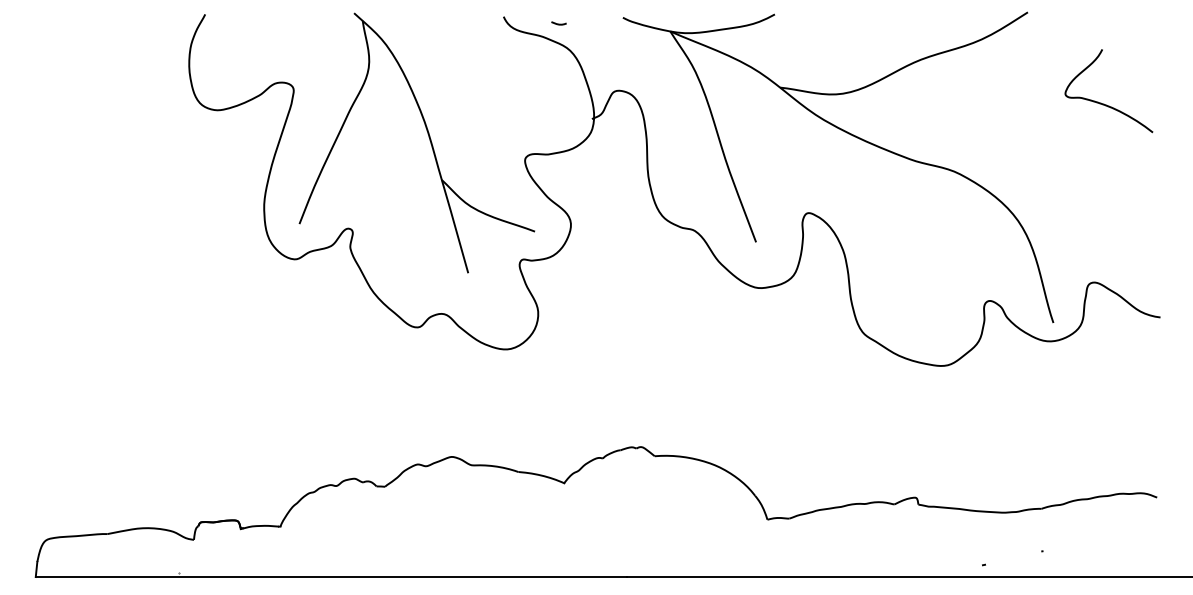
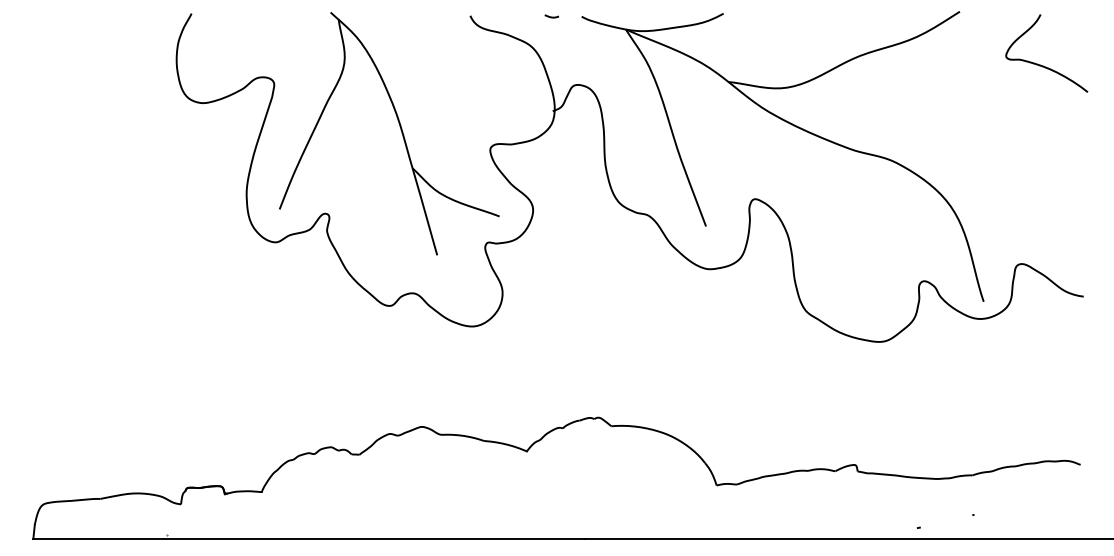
curve: (558, 23) -> (551, 16), moved
curve: (1104, 103) -> (1042, 65), moved

